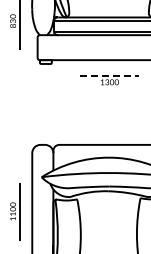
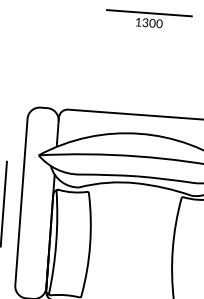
line: (109, 75) -> (149, 12), dashed -> solid

